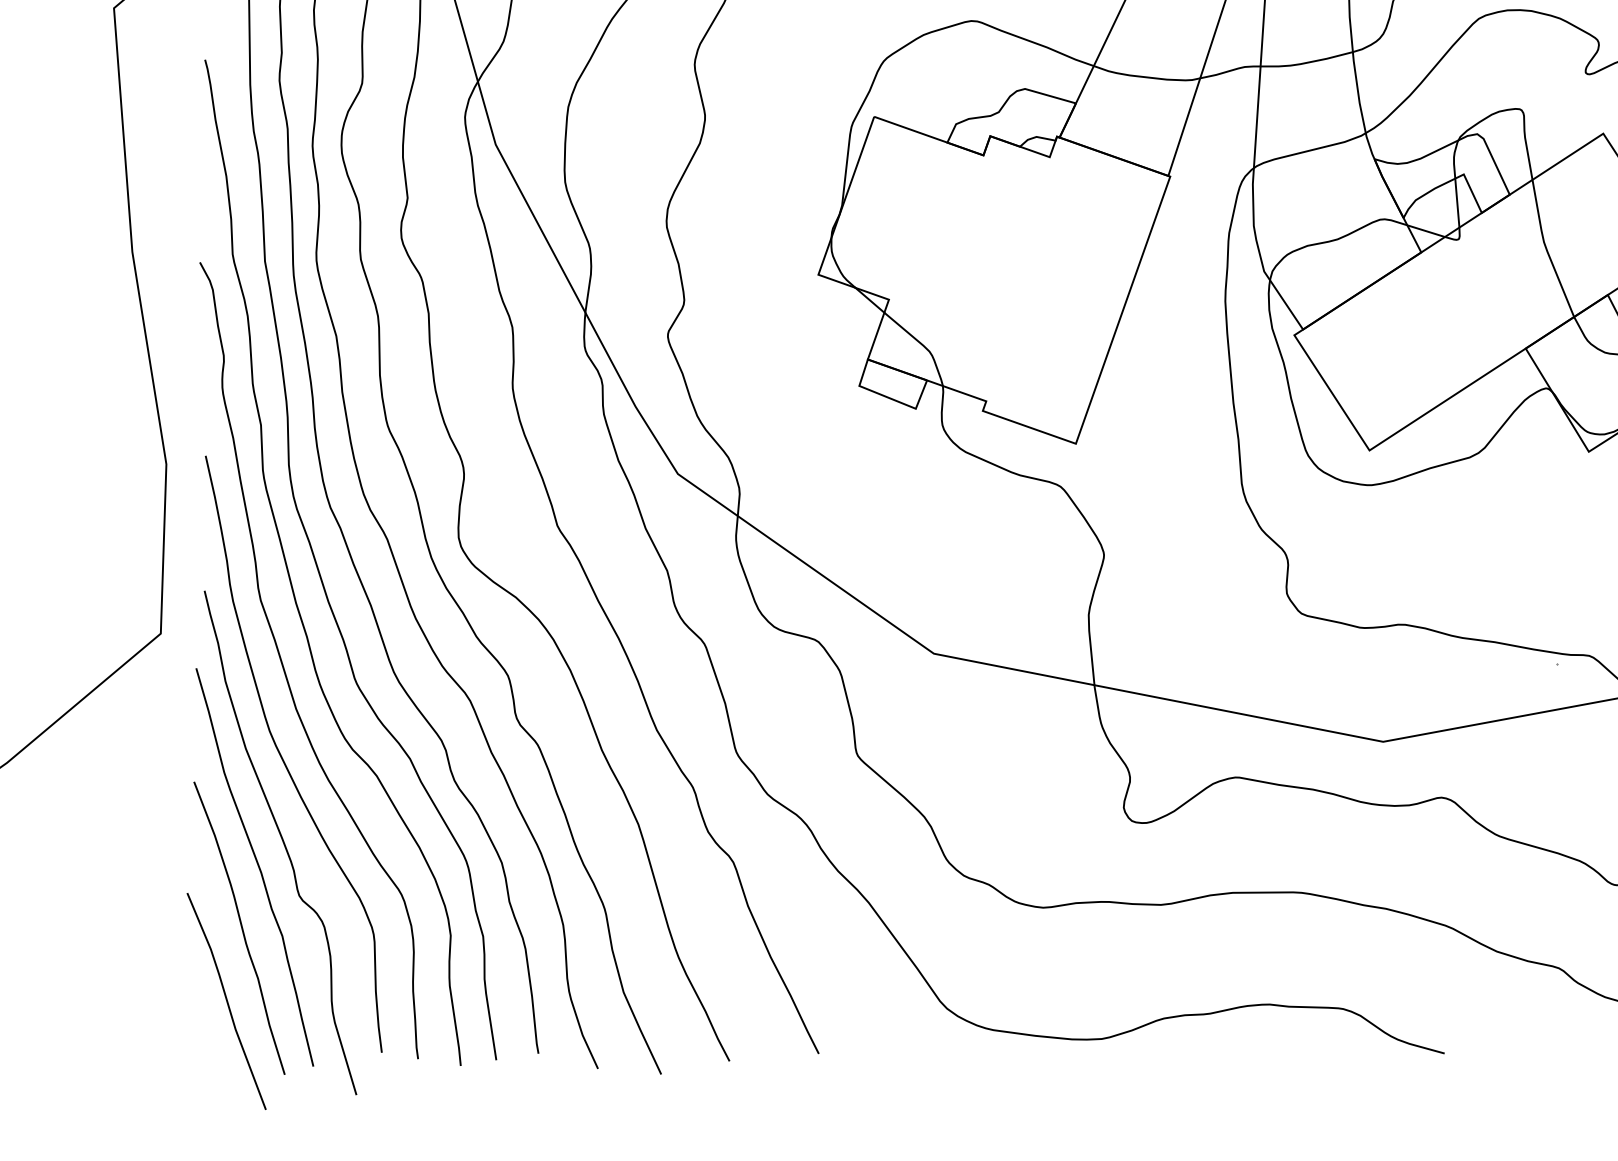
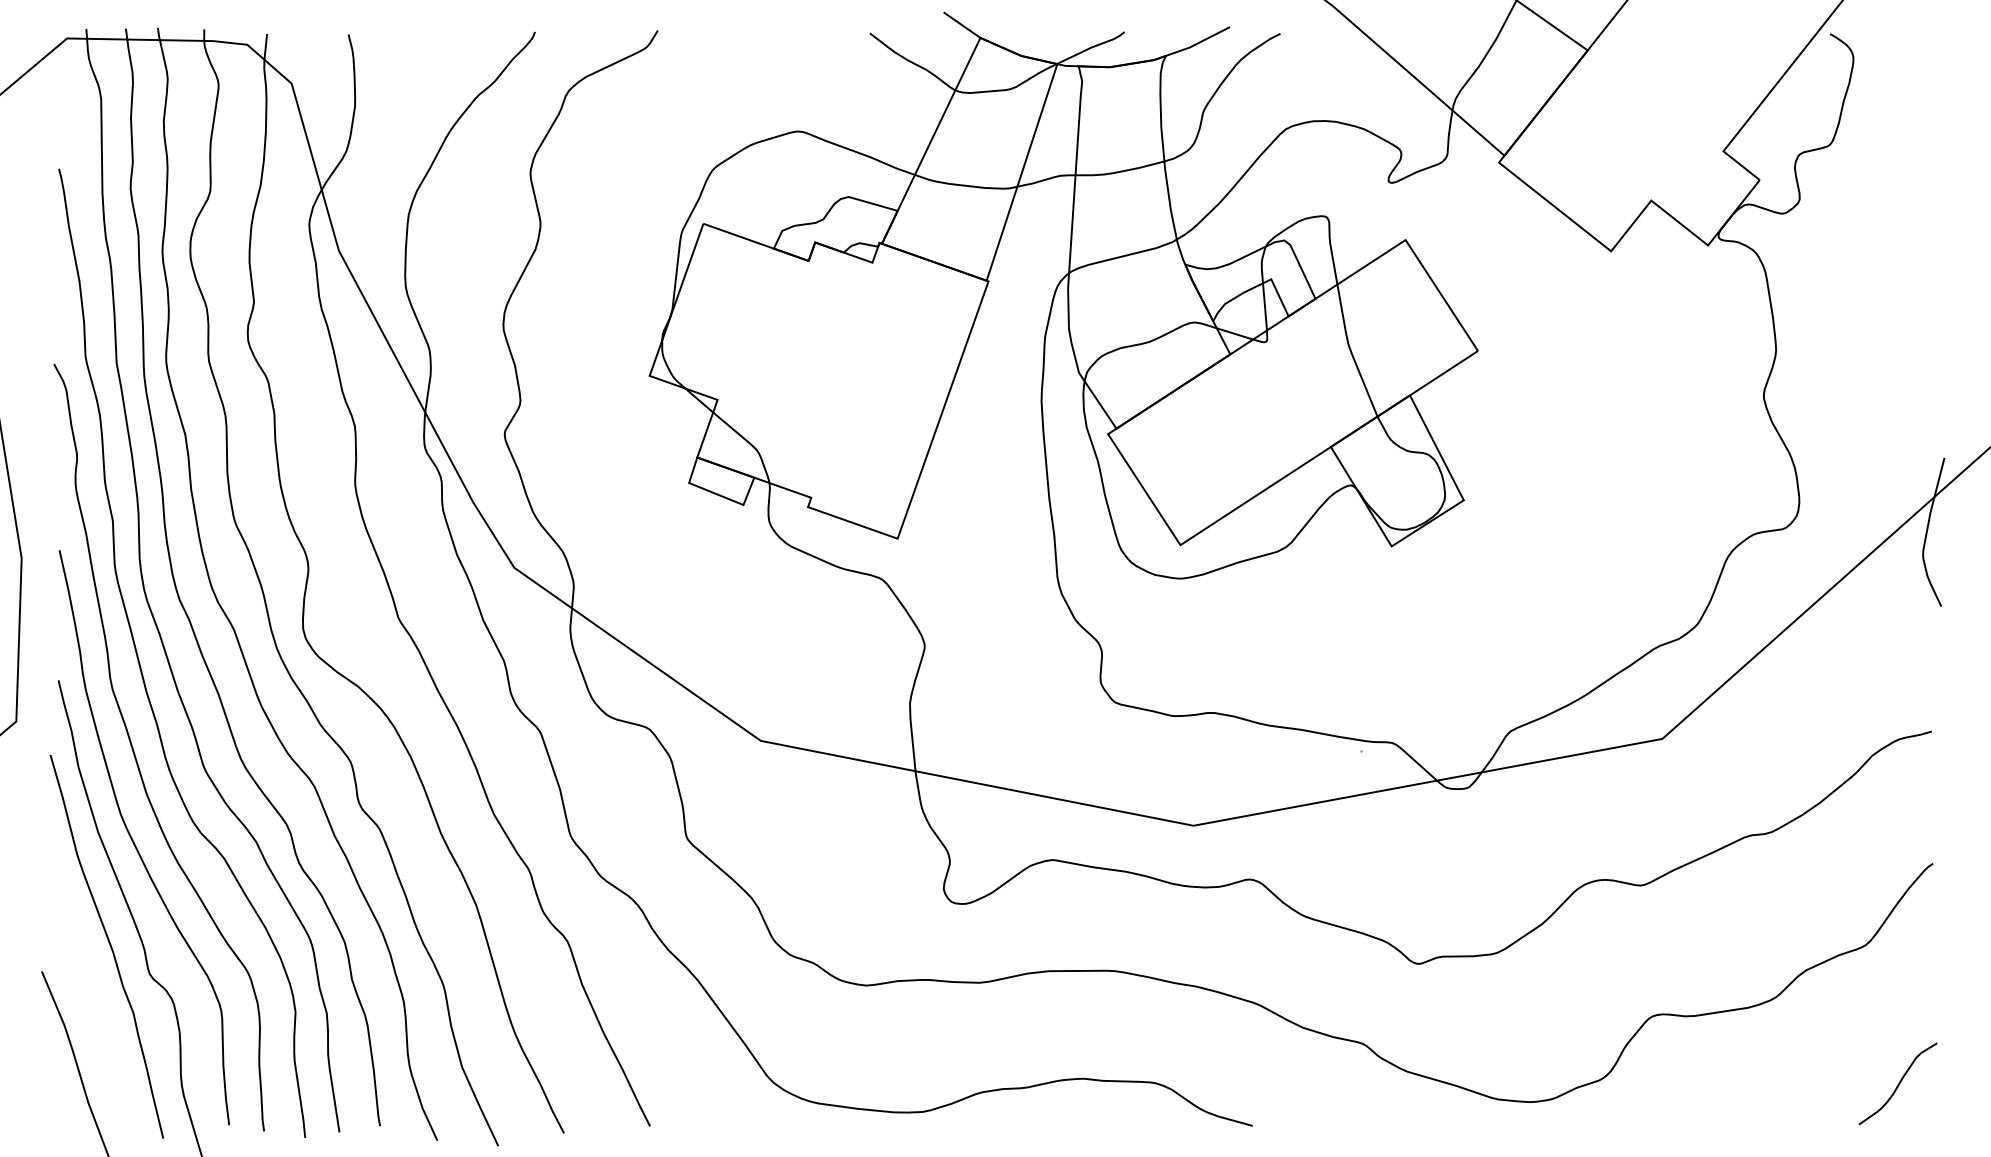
curve: (240, 928) -> (93, 1005), removed

